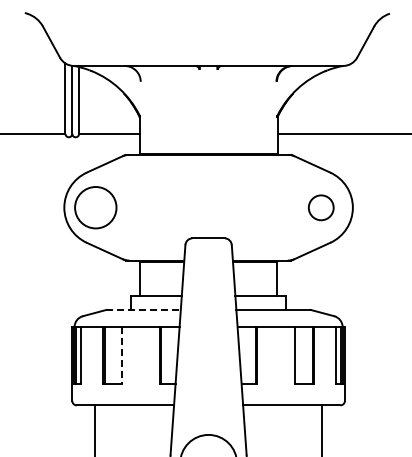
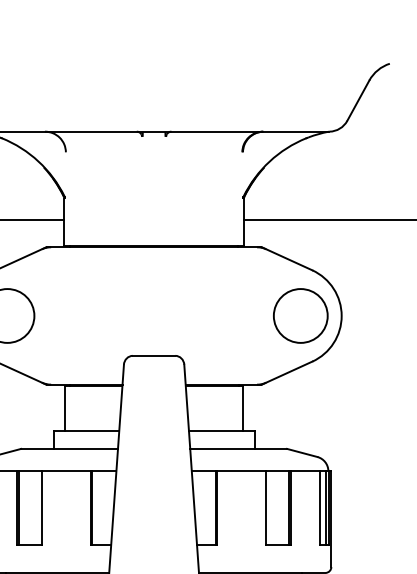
circle: (320, 207) -> (299, 315), size x1.67
line: (144, 309) -> (70, 448), dashed -> solid
line: (122, 355) -> (42, 508), dashed -> solid

